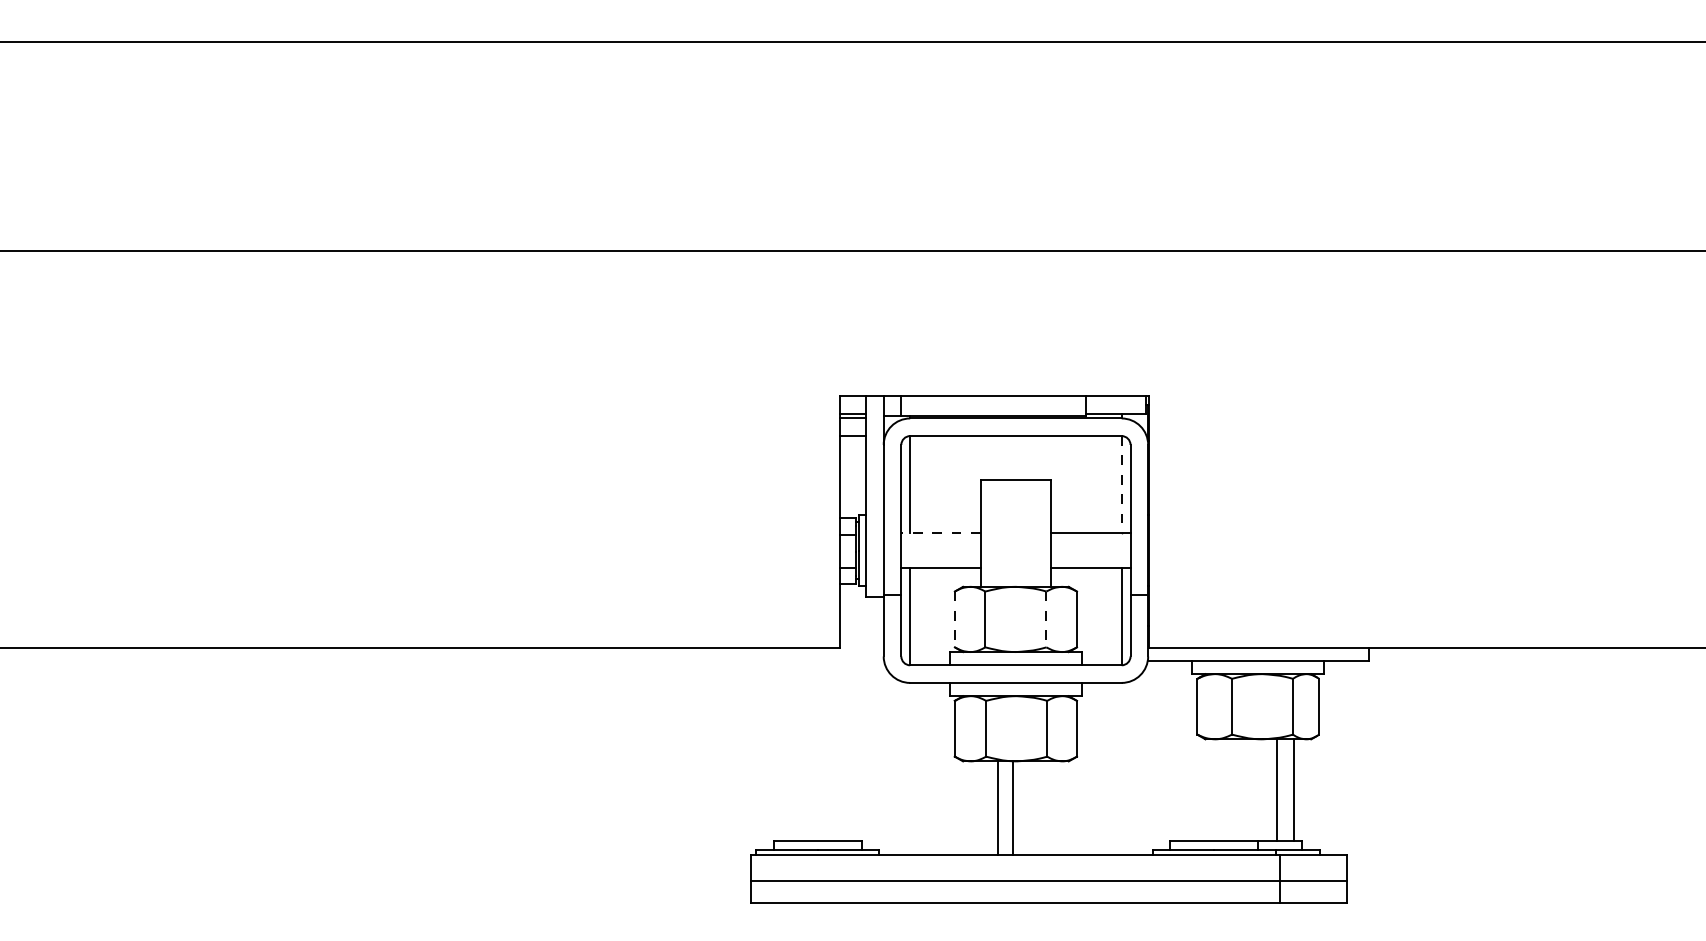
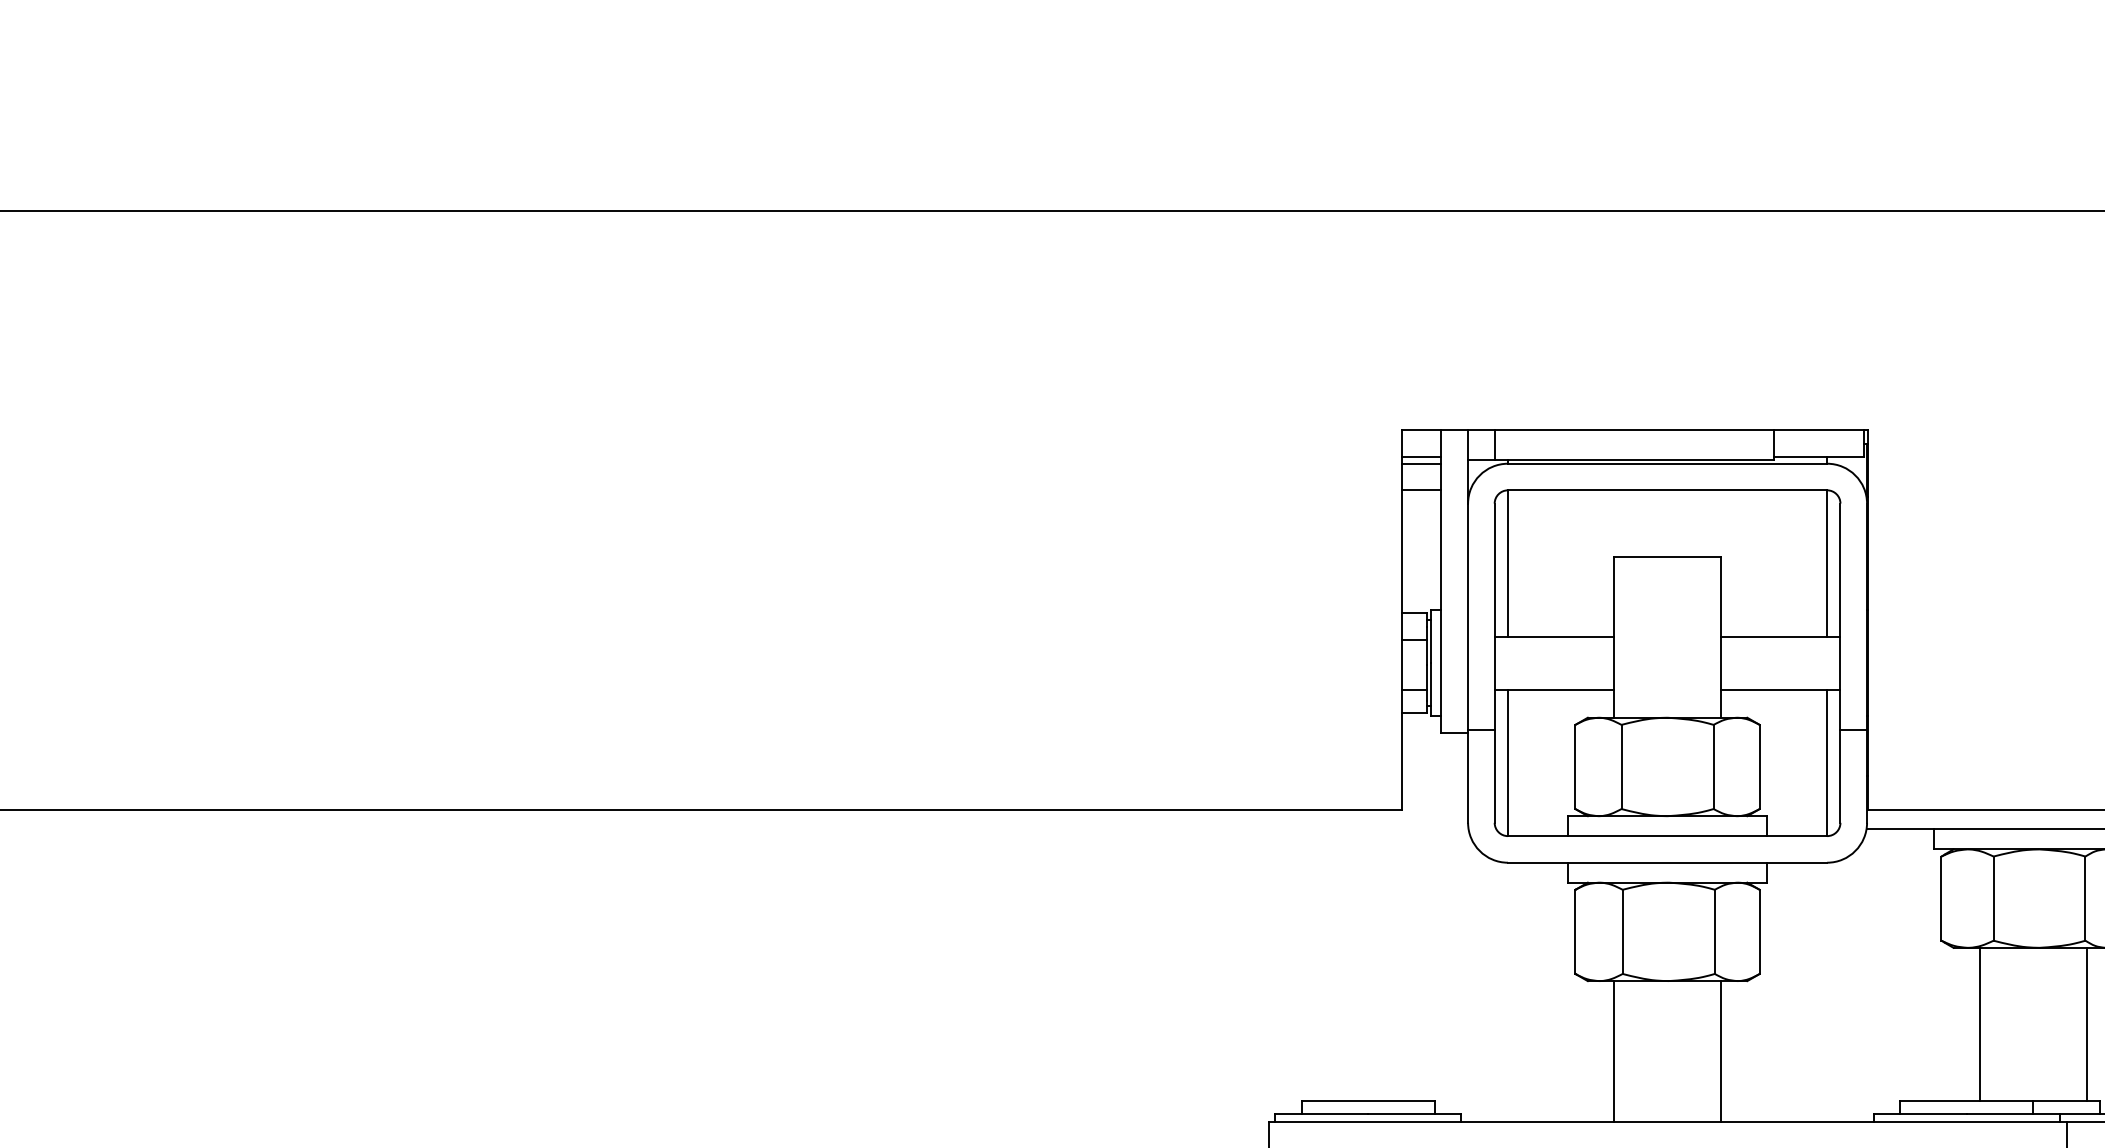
line: (1121, 485) -> (1826, 564), dashed -> solid
line: (941, 533) -> (1555, 637), dashed -> solid
line: (954, 619) -> (1574, 767), dashed -> solid
line: (1046, 619) -> (1713, 767), dashed -> solid
line: (1277, 789) -> (1980, 1023), moved
line: (998, 807) -> (1721, 1050), moved
line: (1012, 807) -> (1614, 1050), moved

